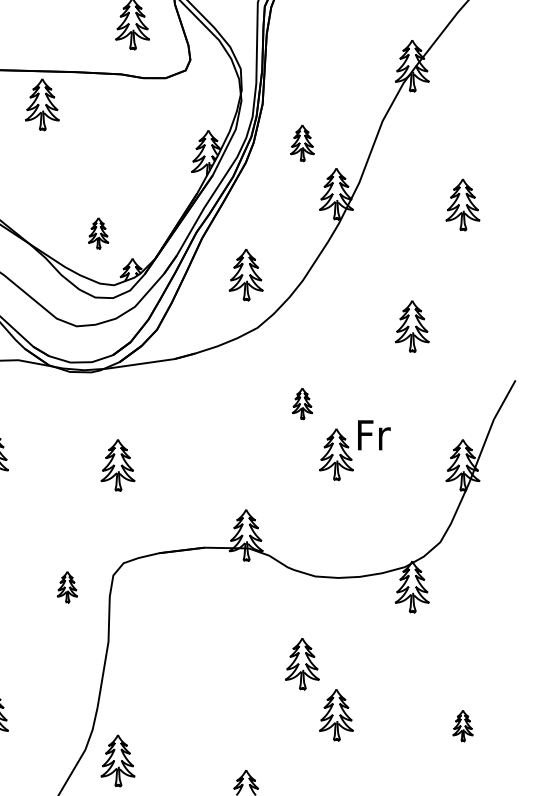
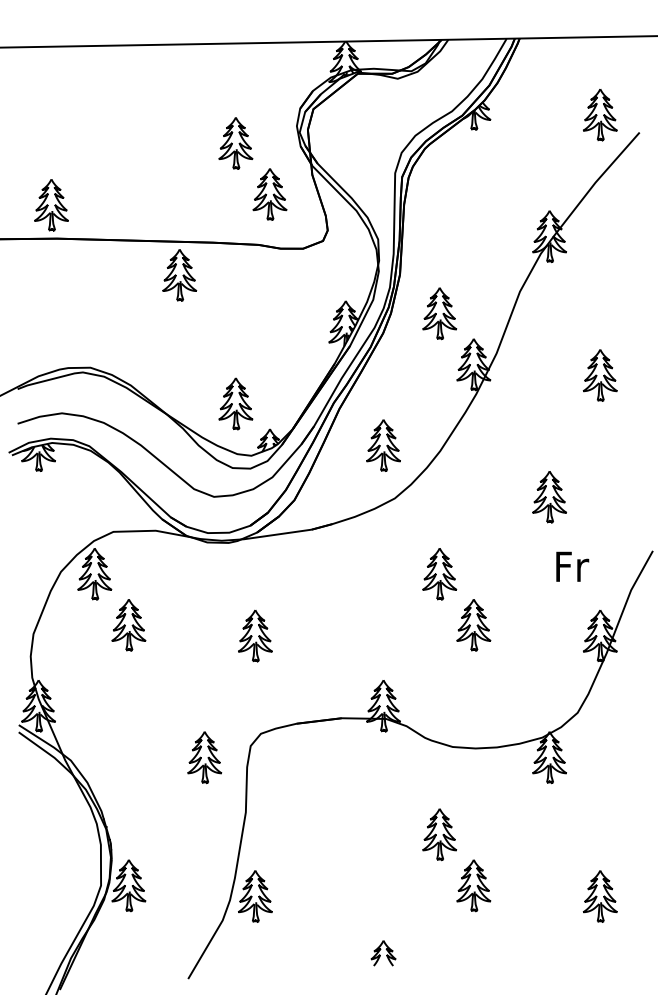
part: (302, 142) -> (439, 313), size x1.43
part: (98, 232) -> (235, 403), size x1.67
part: (302, 403) -> (439, 574), size x1.67
text: (374, 434) -> (572, 566), moved
part: (67, 586) -> (204, 757), size x1.67
part: (463, 725) -> (600, 896), size x1.67
part: (118, 760) -> (255, 896), moved

